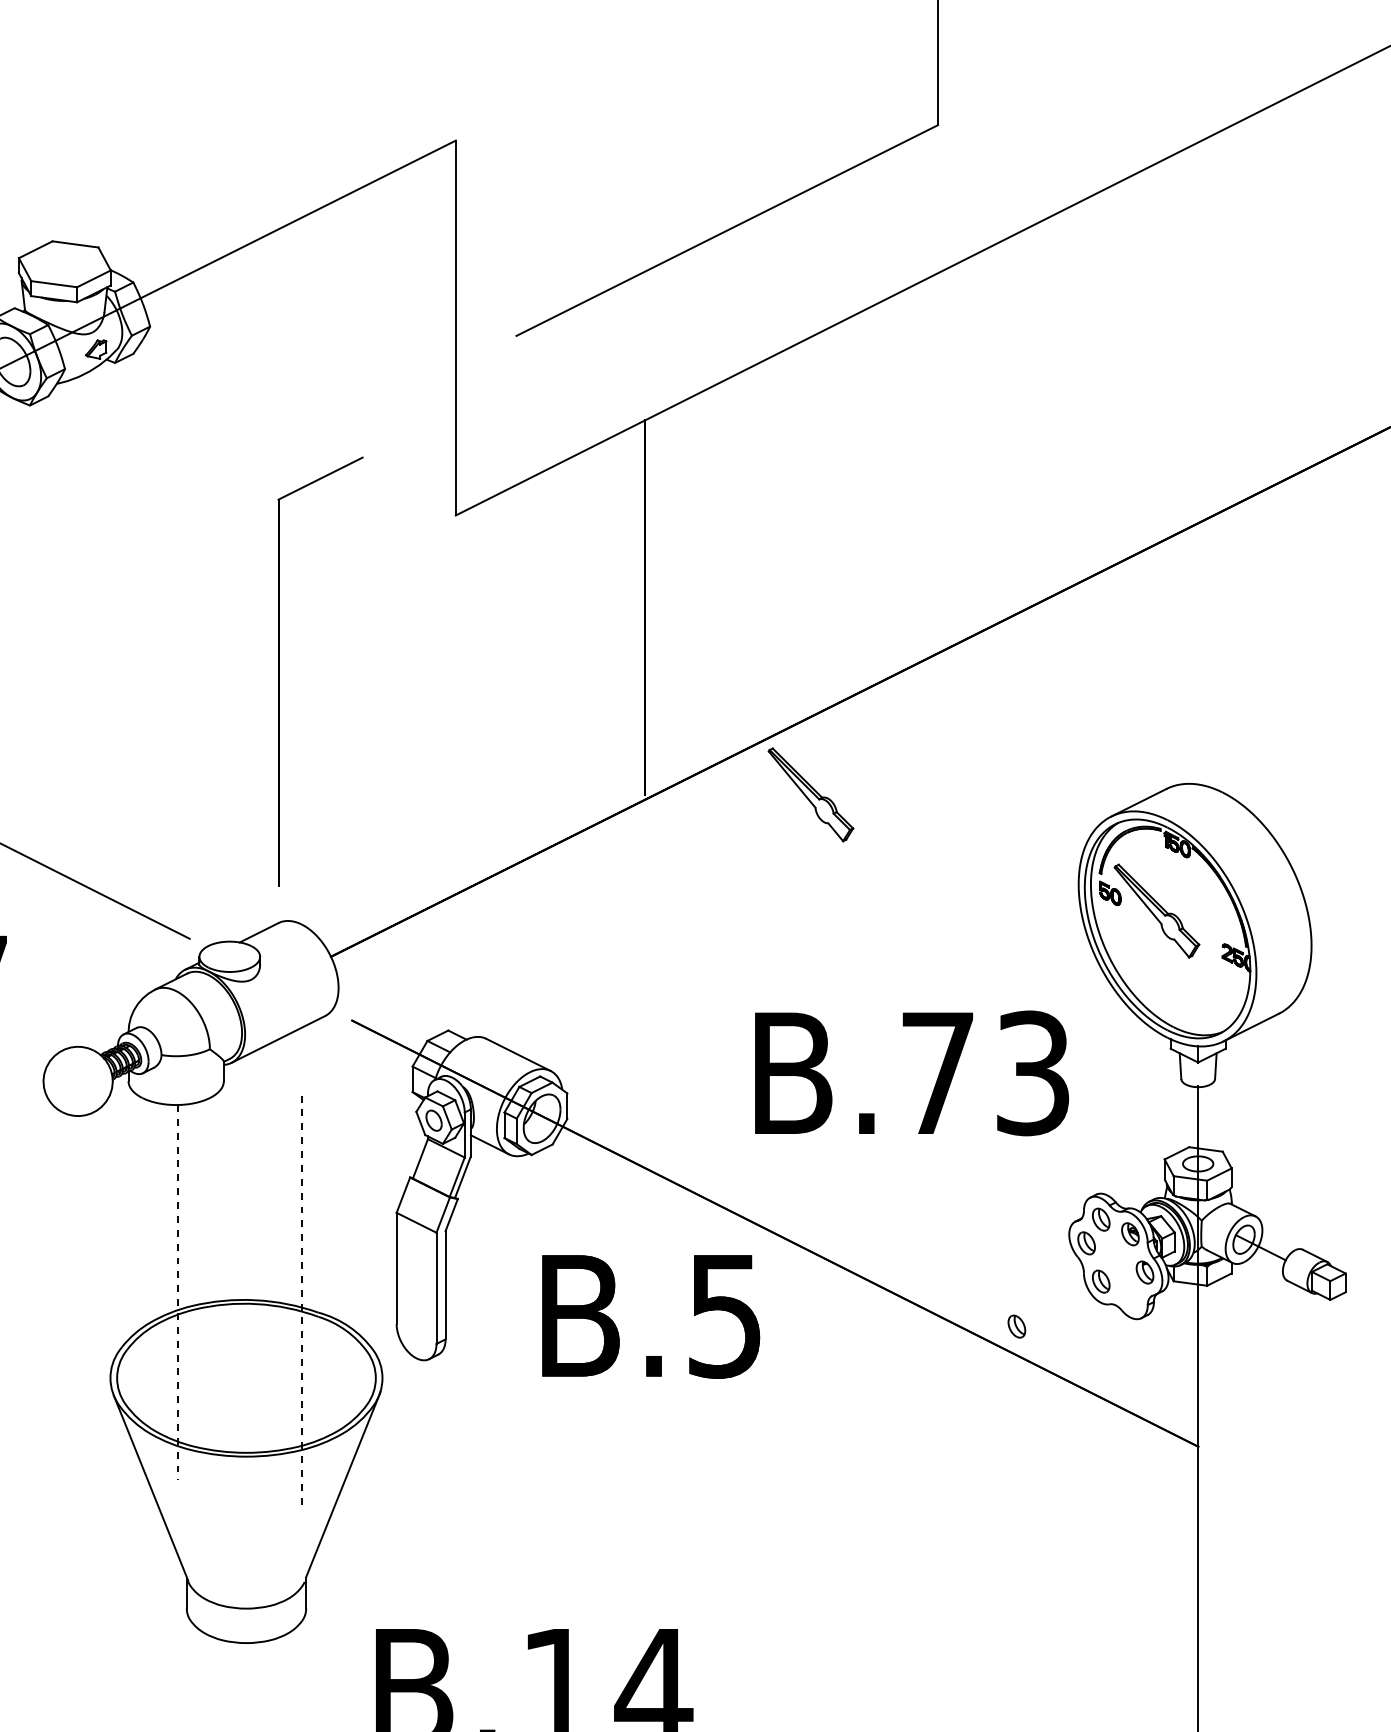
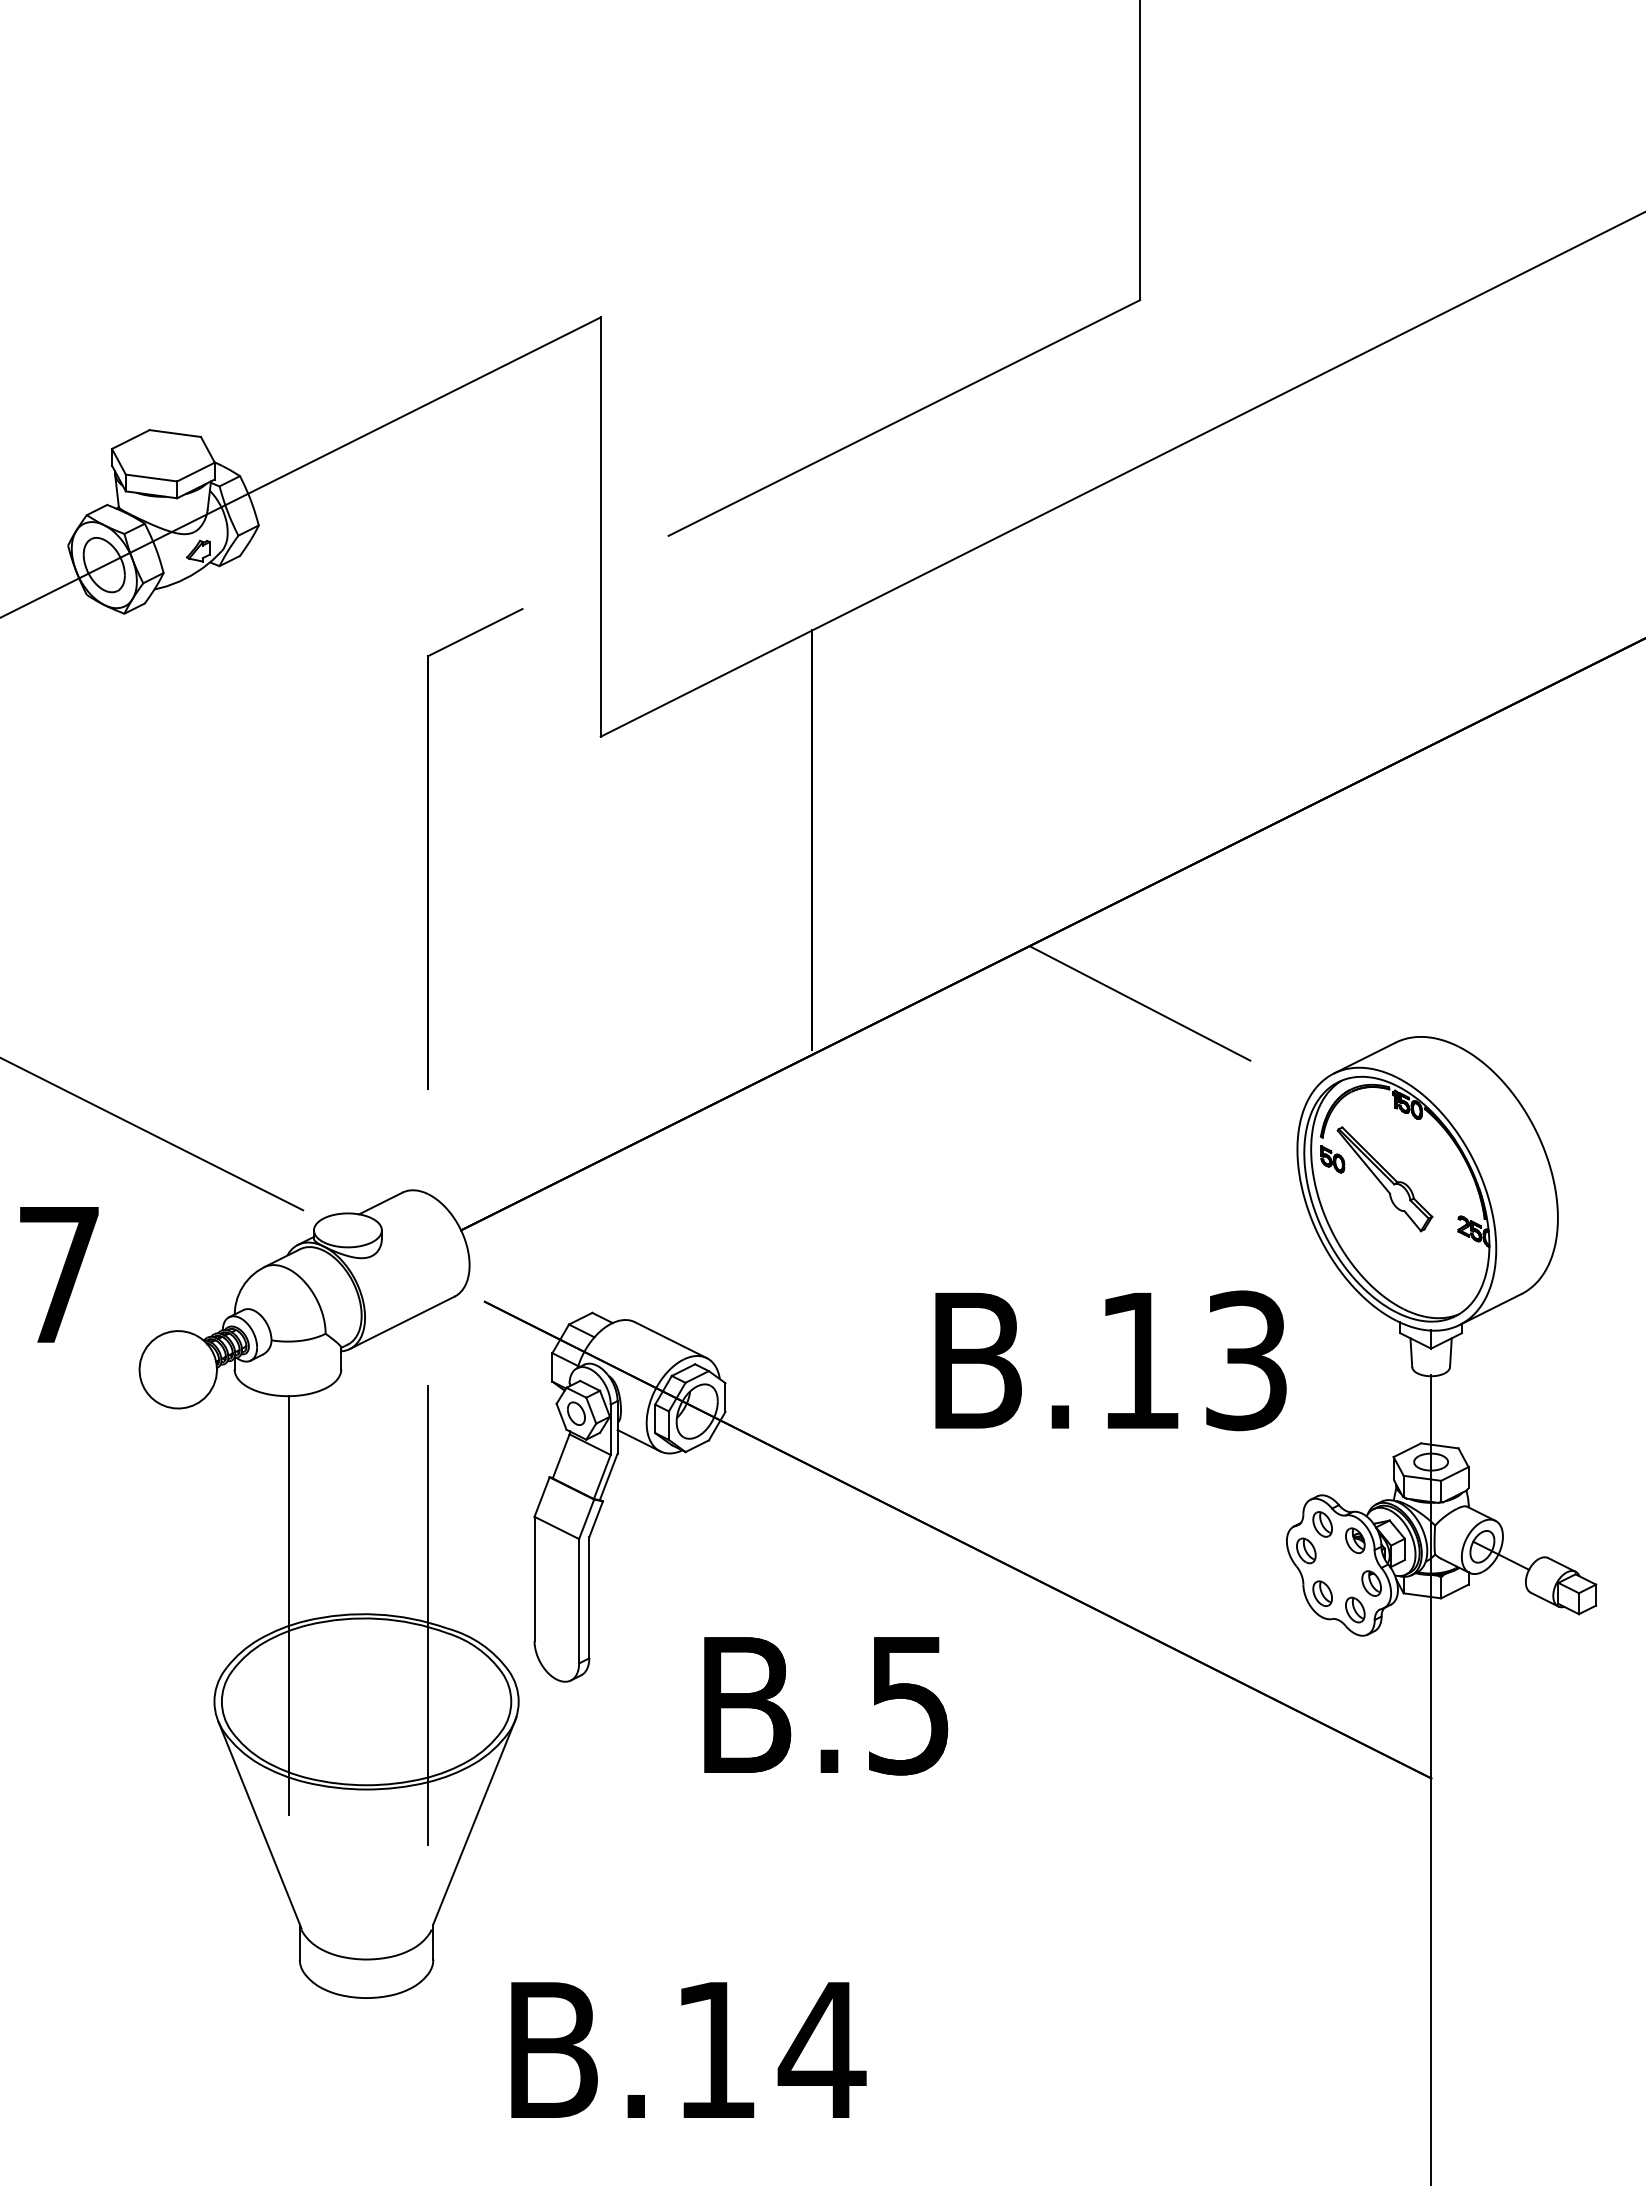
part: (278, 671) -> (428, 848), moved
line: (938, 753) -> (1140, 1003), added
part: (810, 795) -> (997, 1049), removed
text: (937, 1073) -> (1139, 1360), B.73 -> B.13
line: (177, 1292) -> (289, 1605), dashed -> solid
line: (301, 1301) -> (428, 1615), dashed -> solid
text: (651, 1317) -> (826, 1706), moved
part: (1017, 1326) -> (1355, 1609), moved

